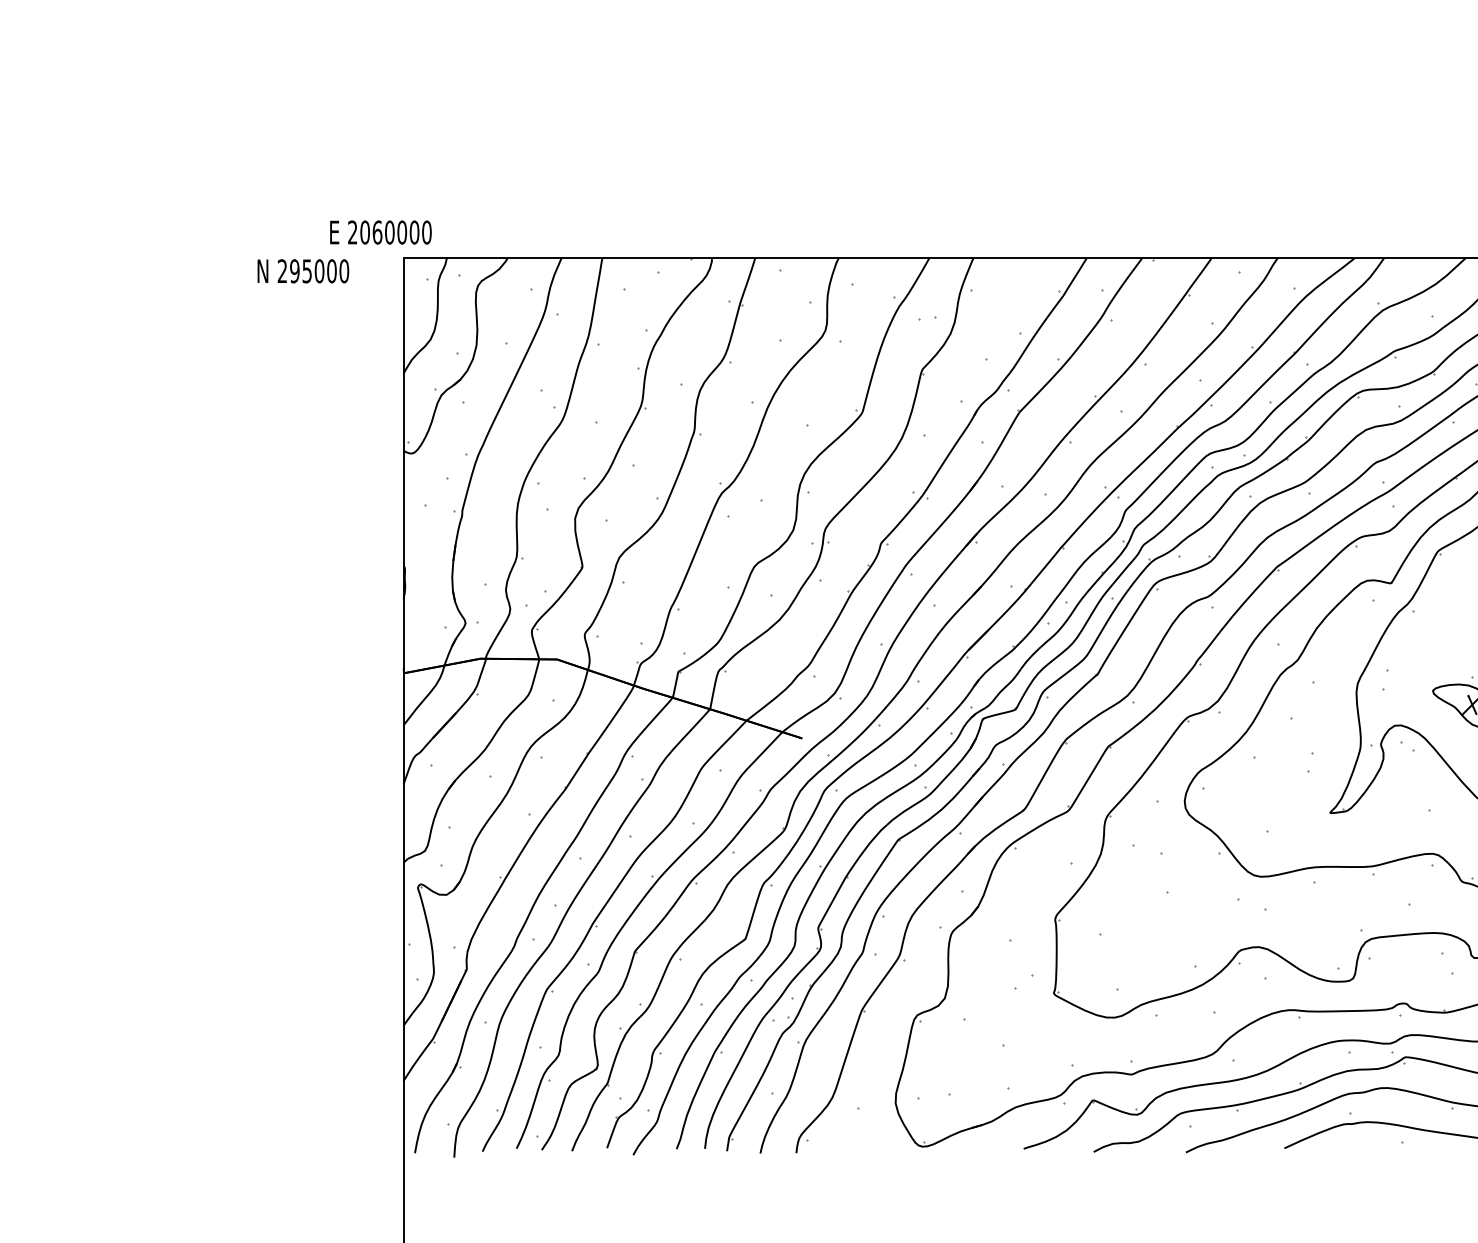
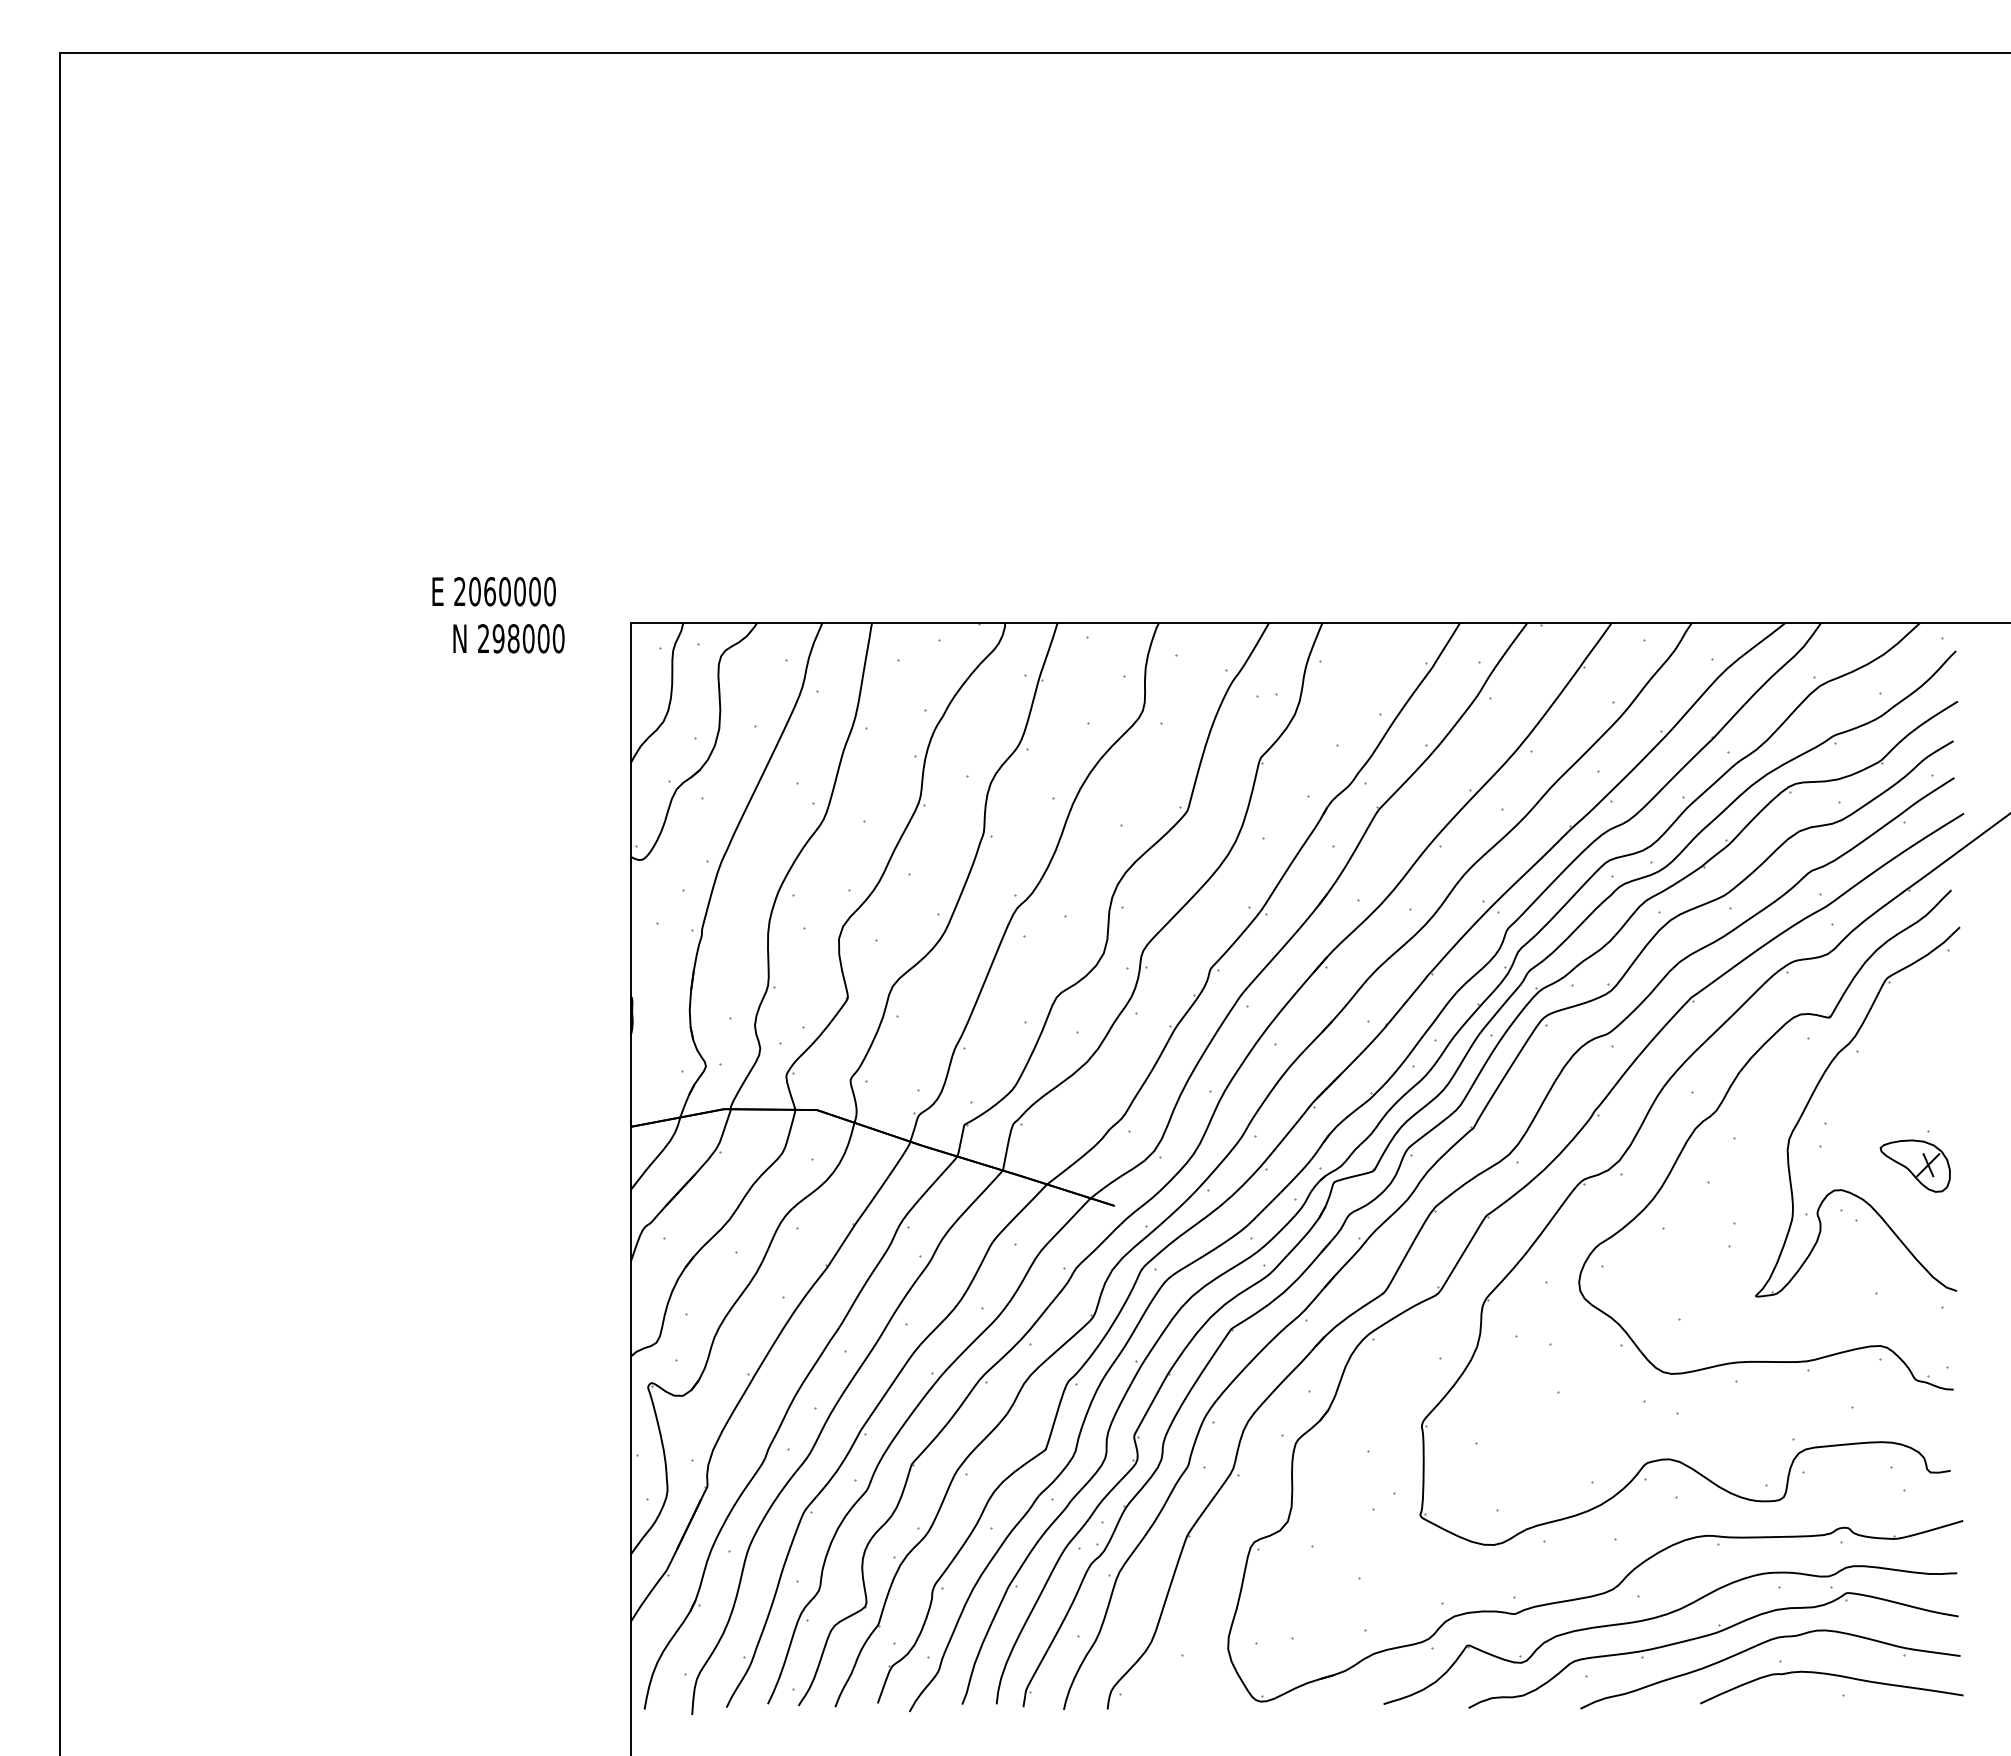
text: (380, 232) -> (493, 591), moved
text: (307, 271) -> (513, 638), 295000 -> 298000

